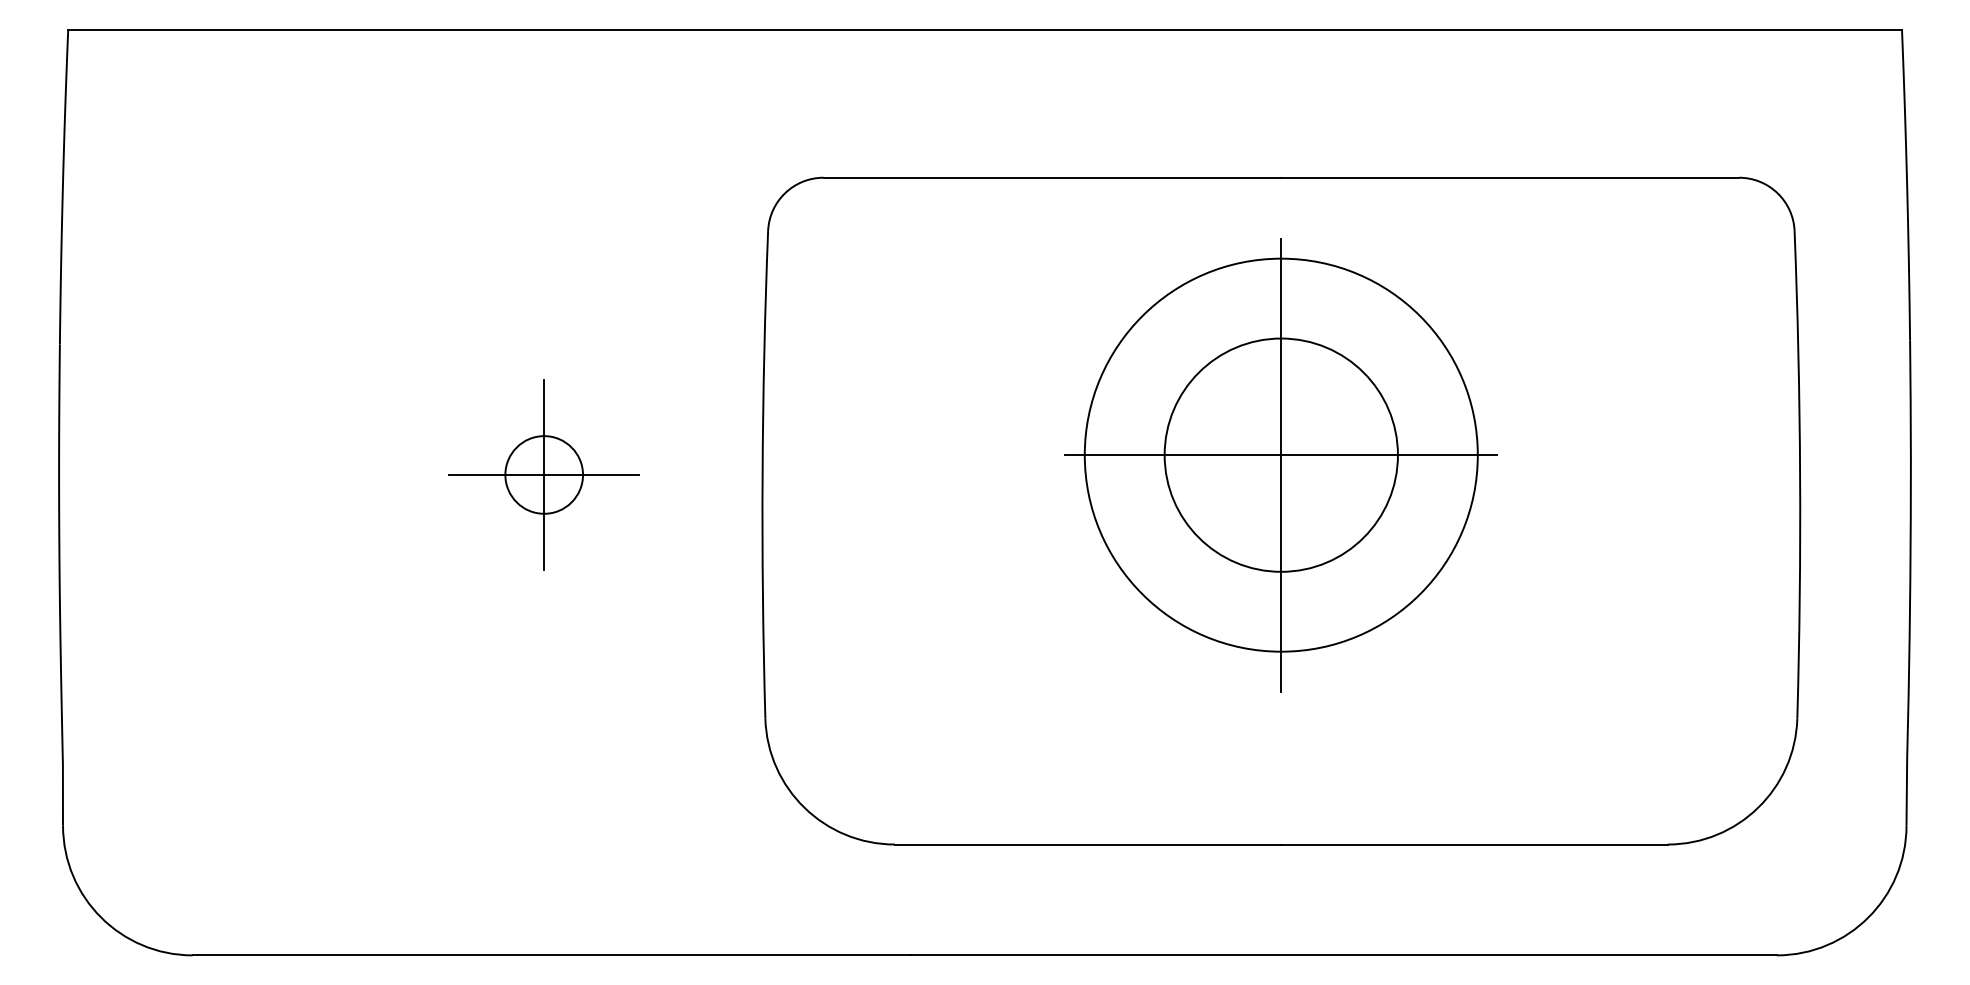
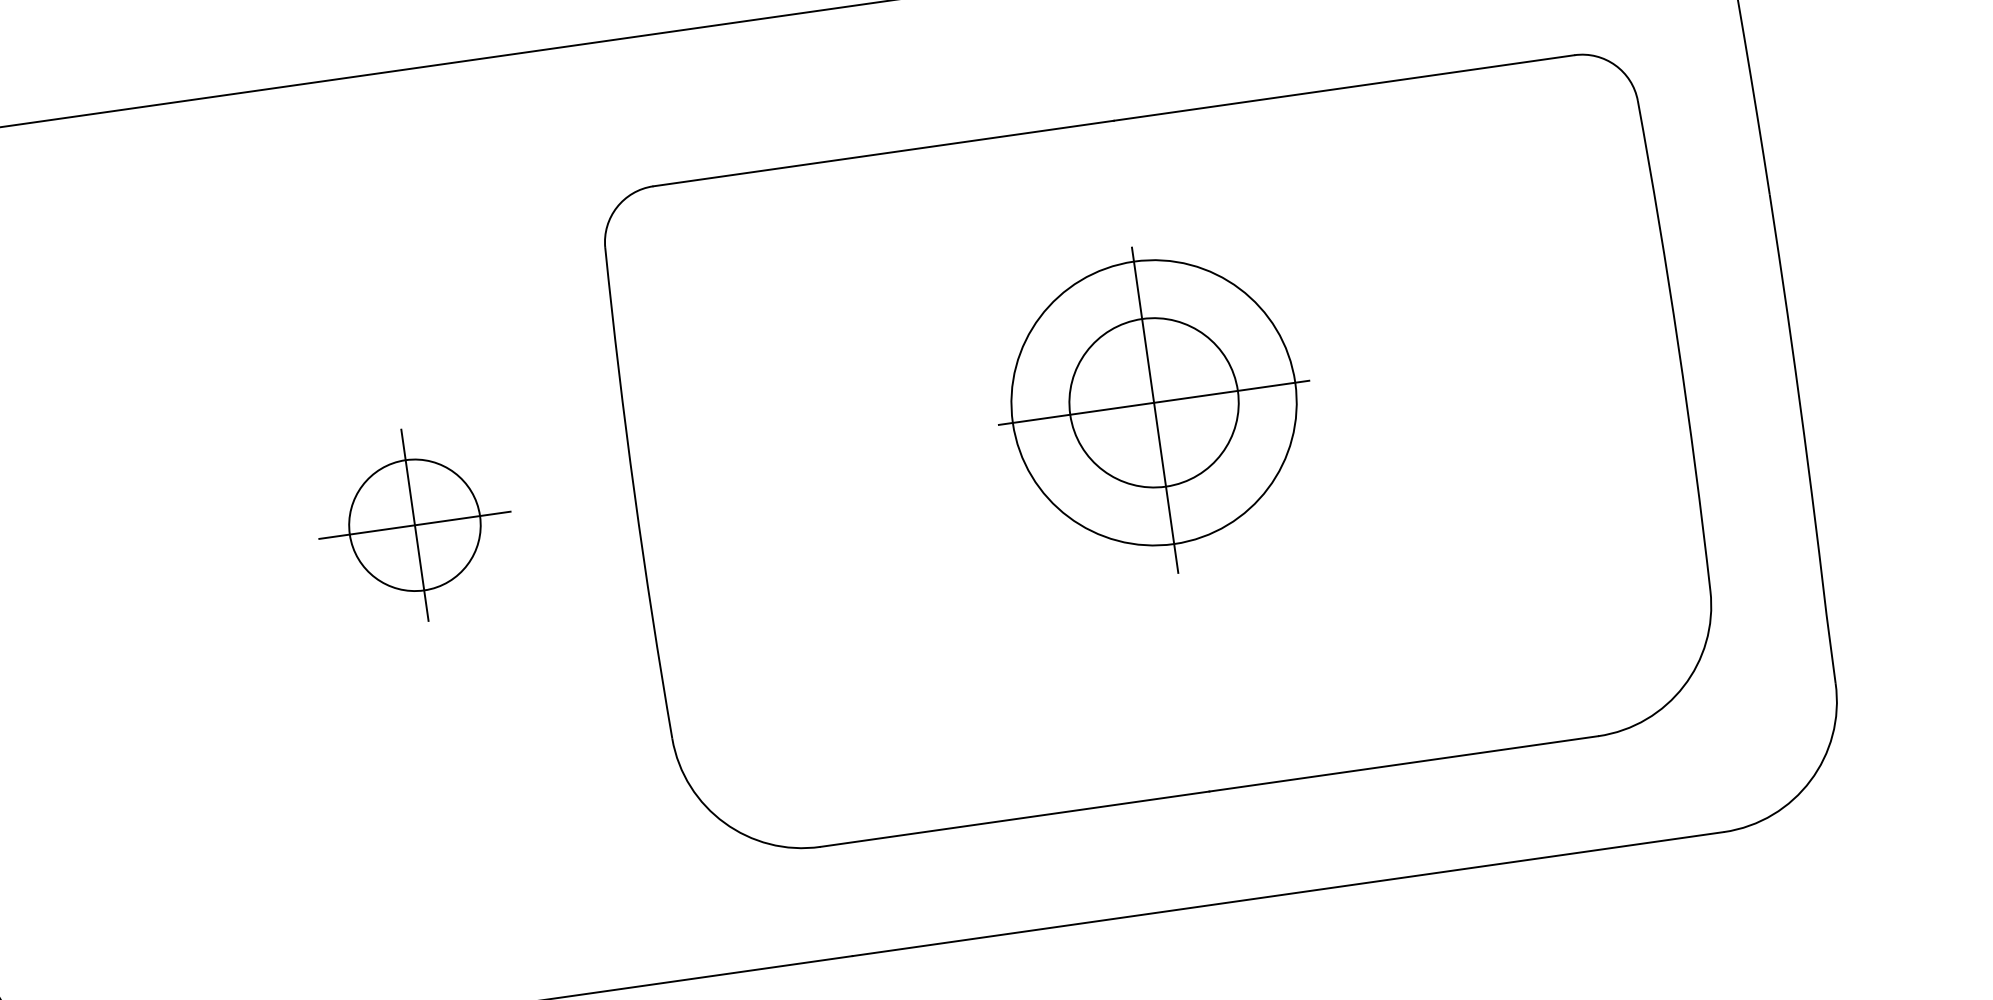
part: (1281, 465) -> (1155, 410), size x0.71
circle: (543, 474) -> (414, 524), size x1.67

